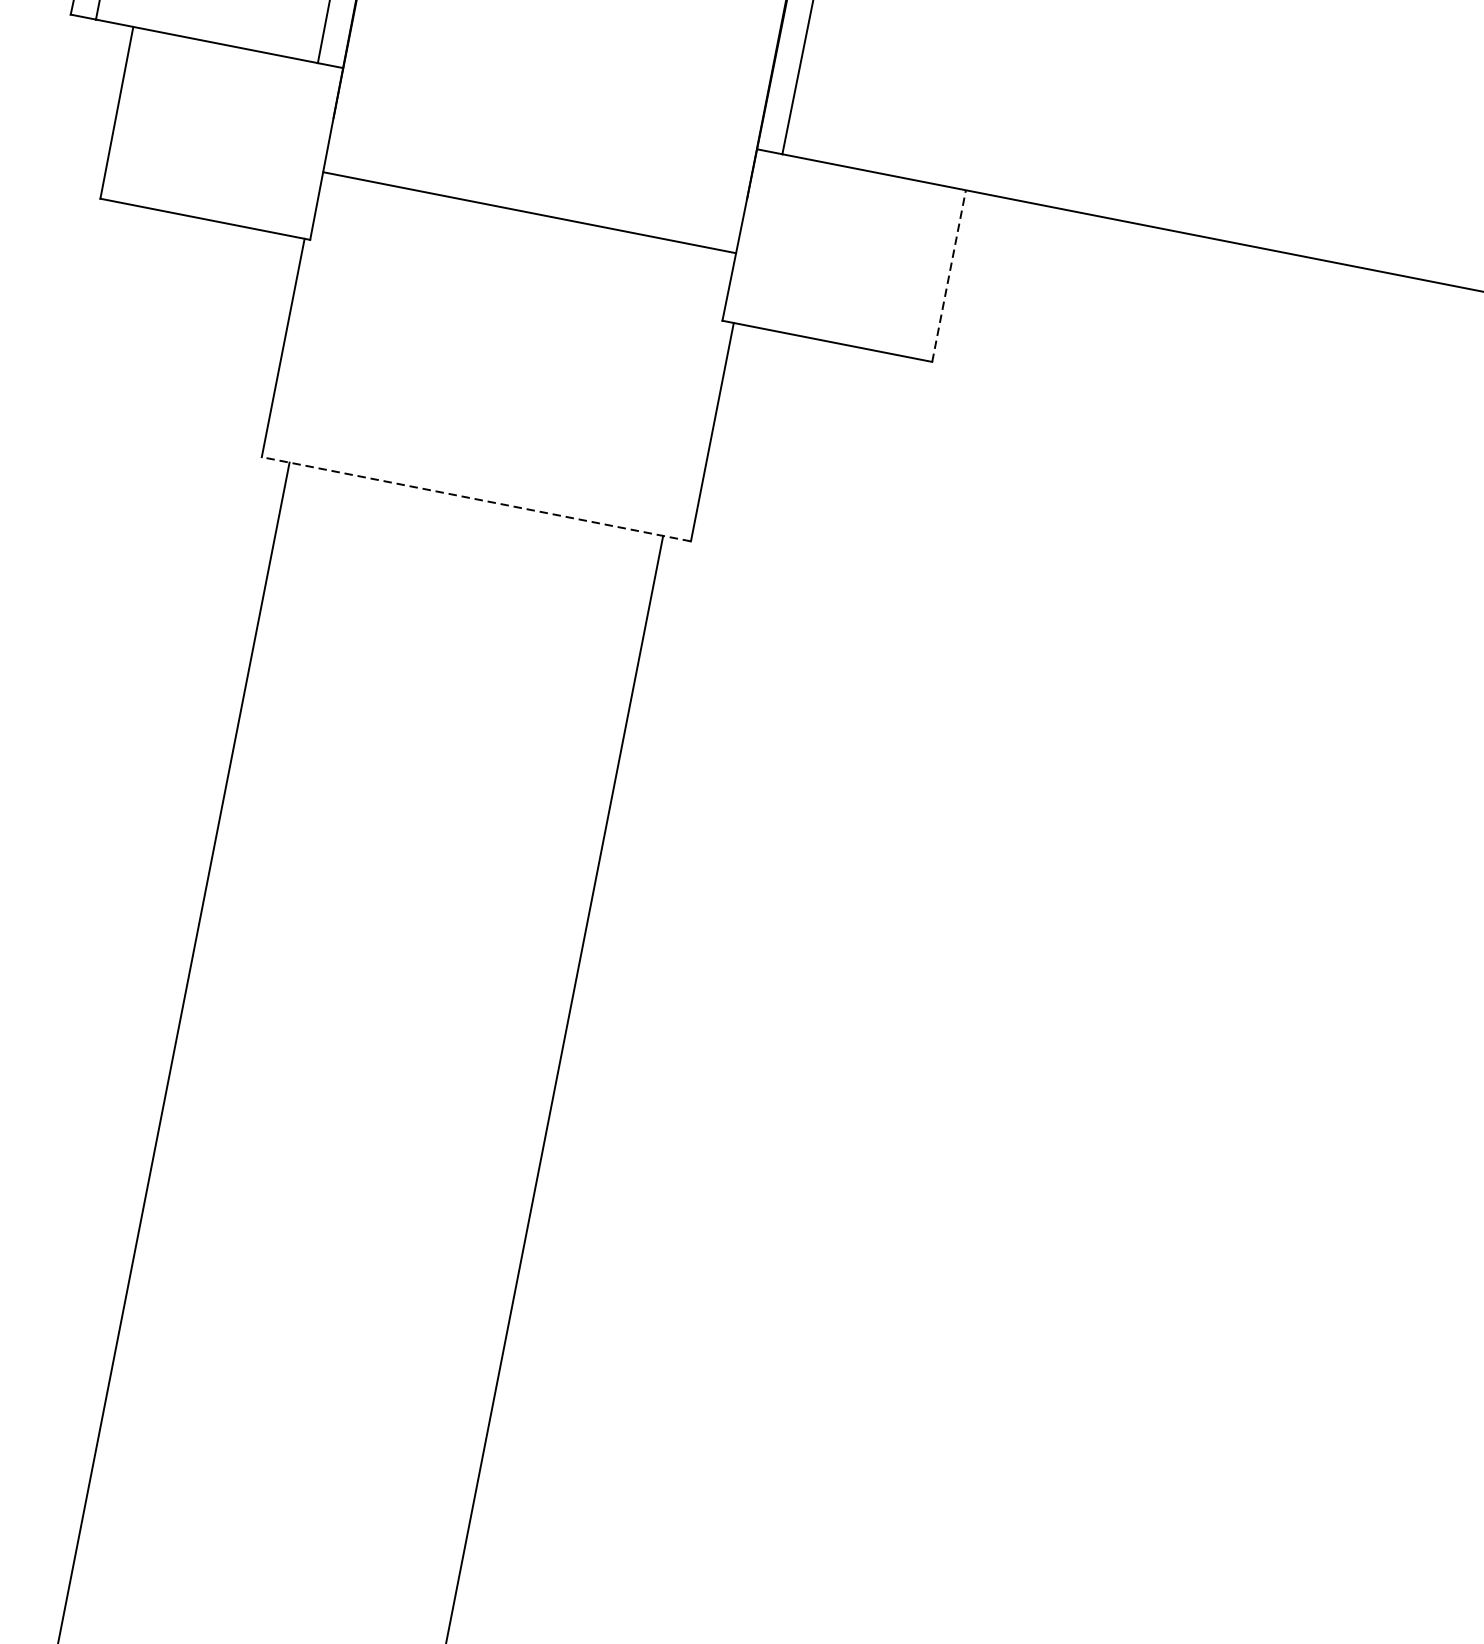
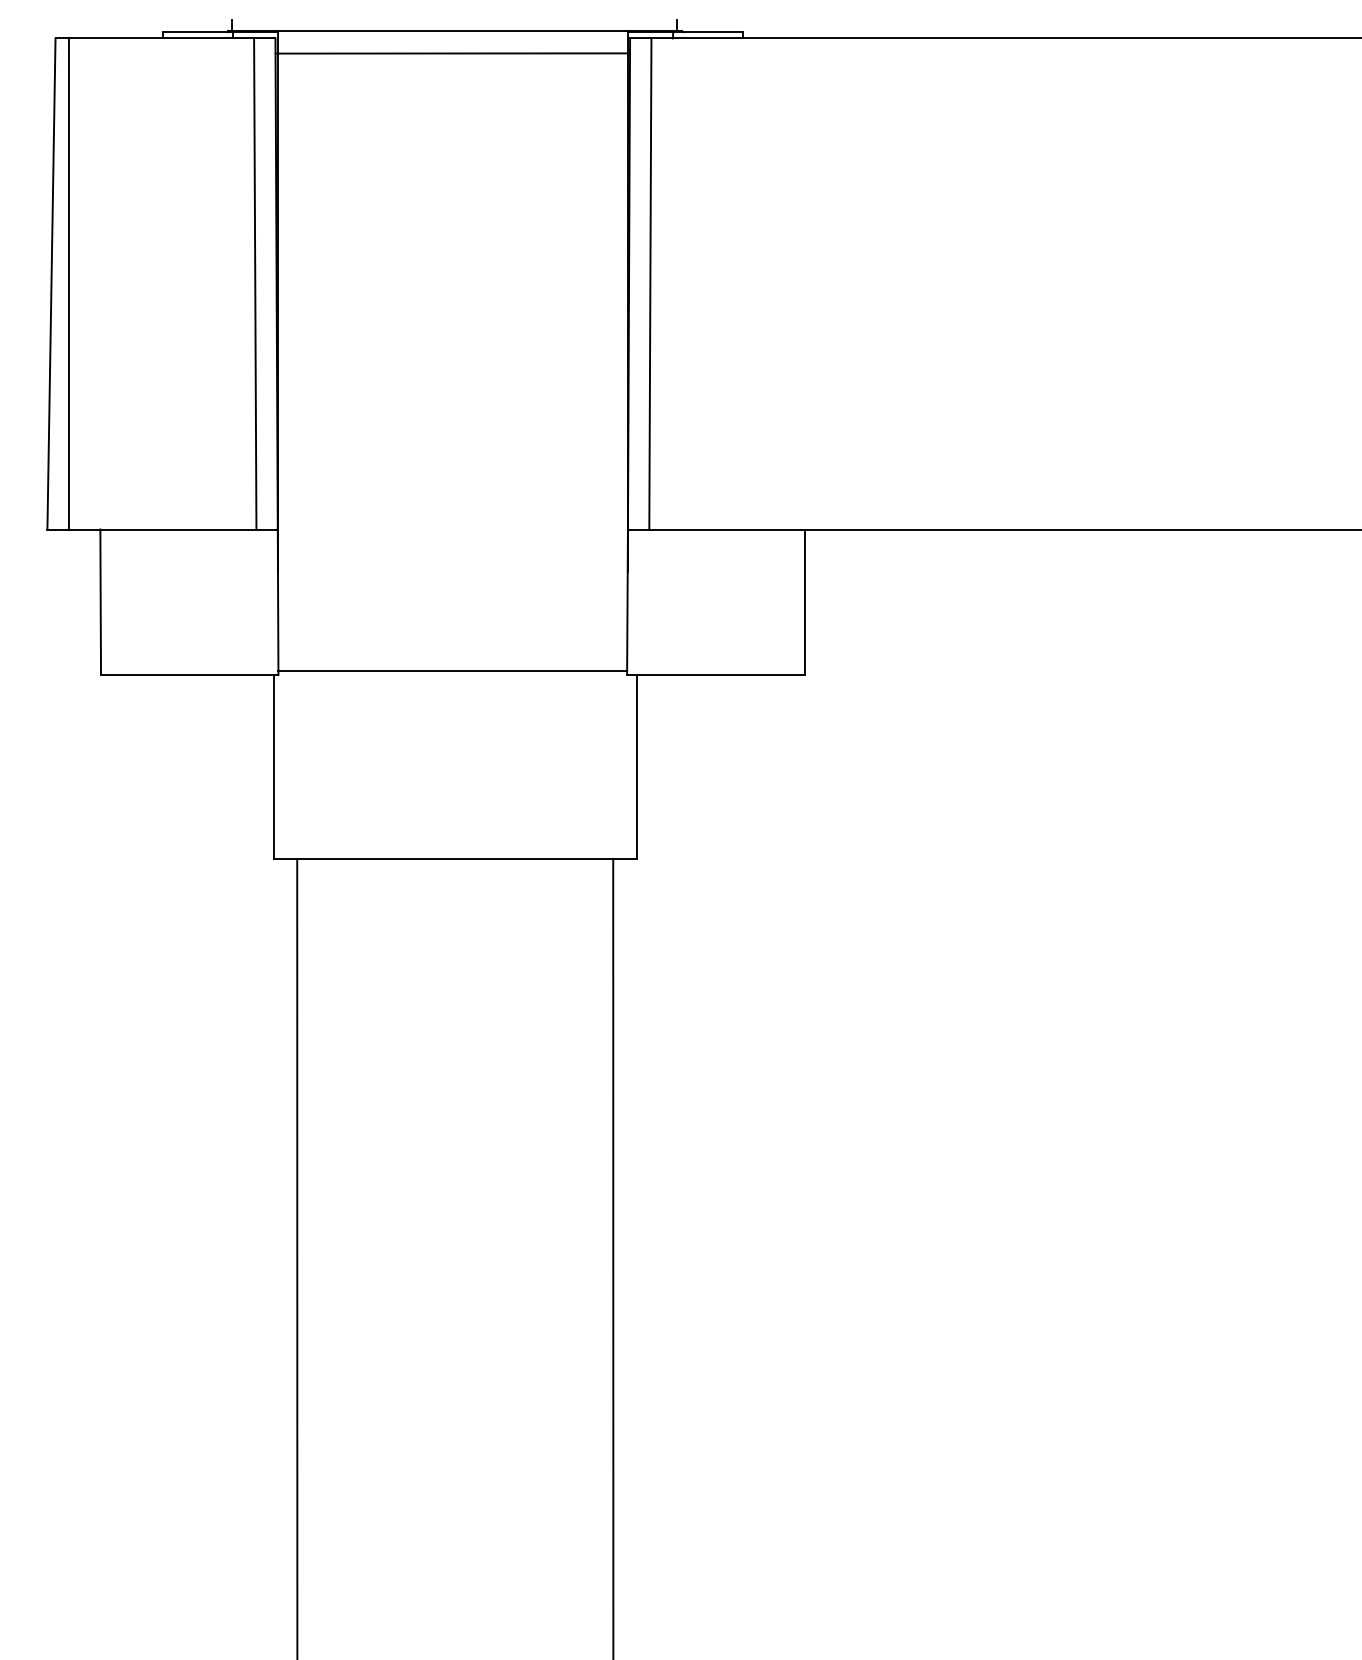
line: (529, 212) -> (452, 671), moved
line: (948, 276) -> (804, 602), dashed -> solid
line: (475, 499) -> (454, 859), dashed -> solid

